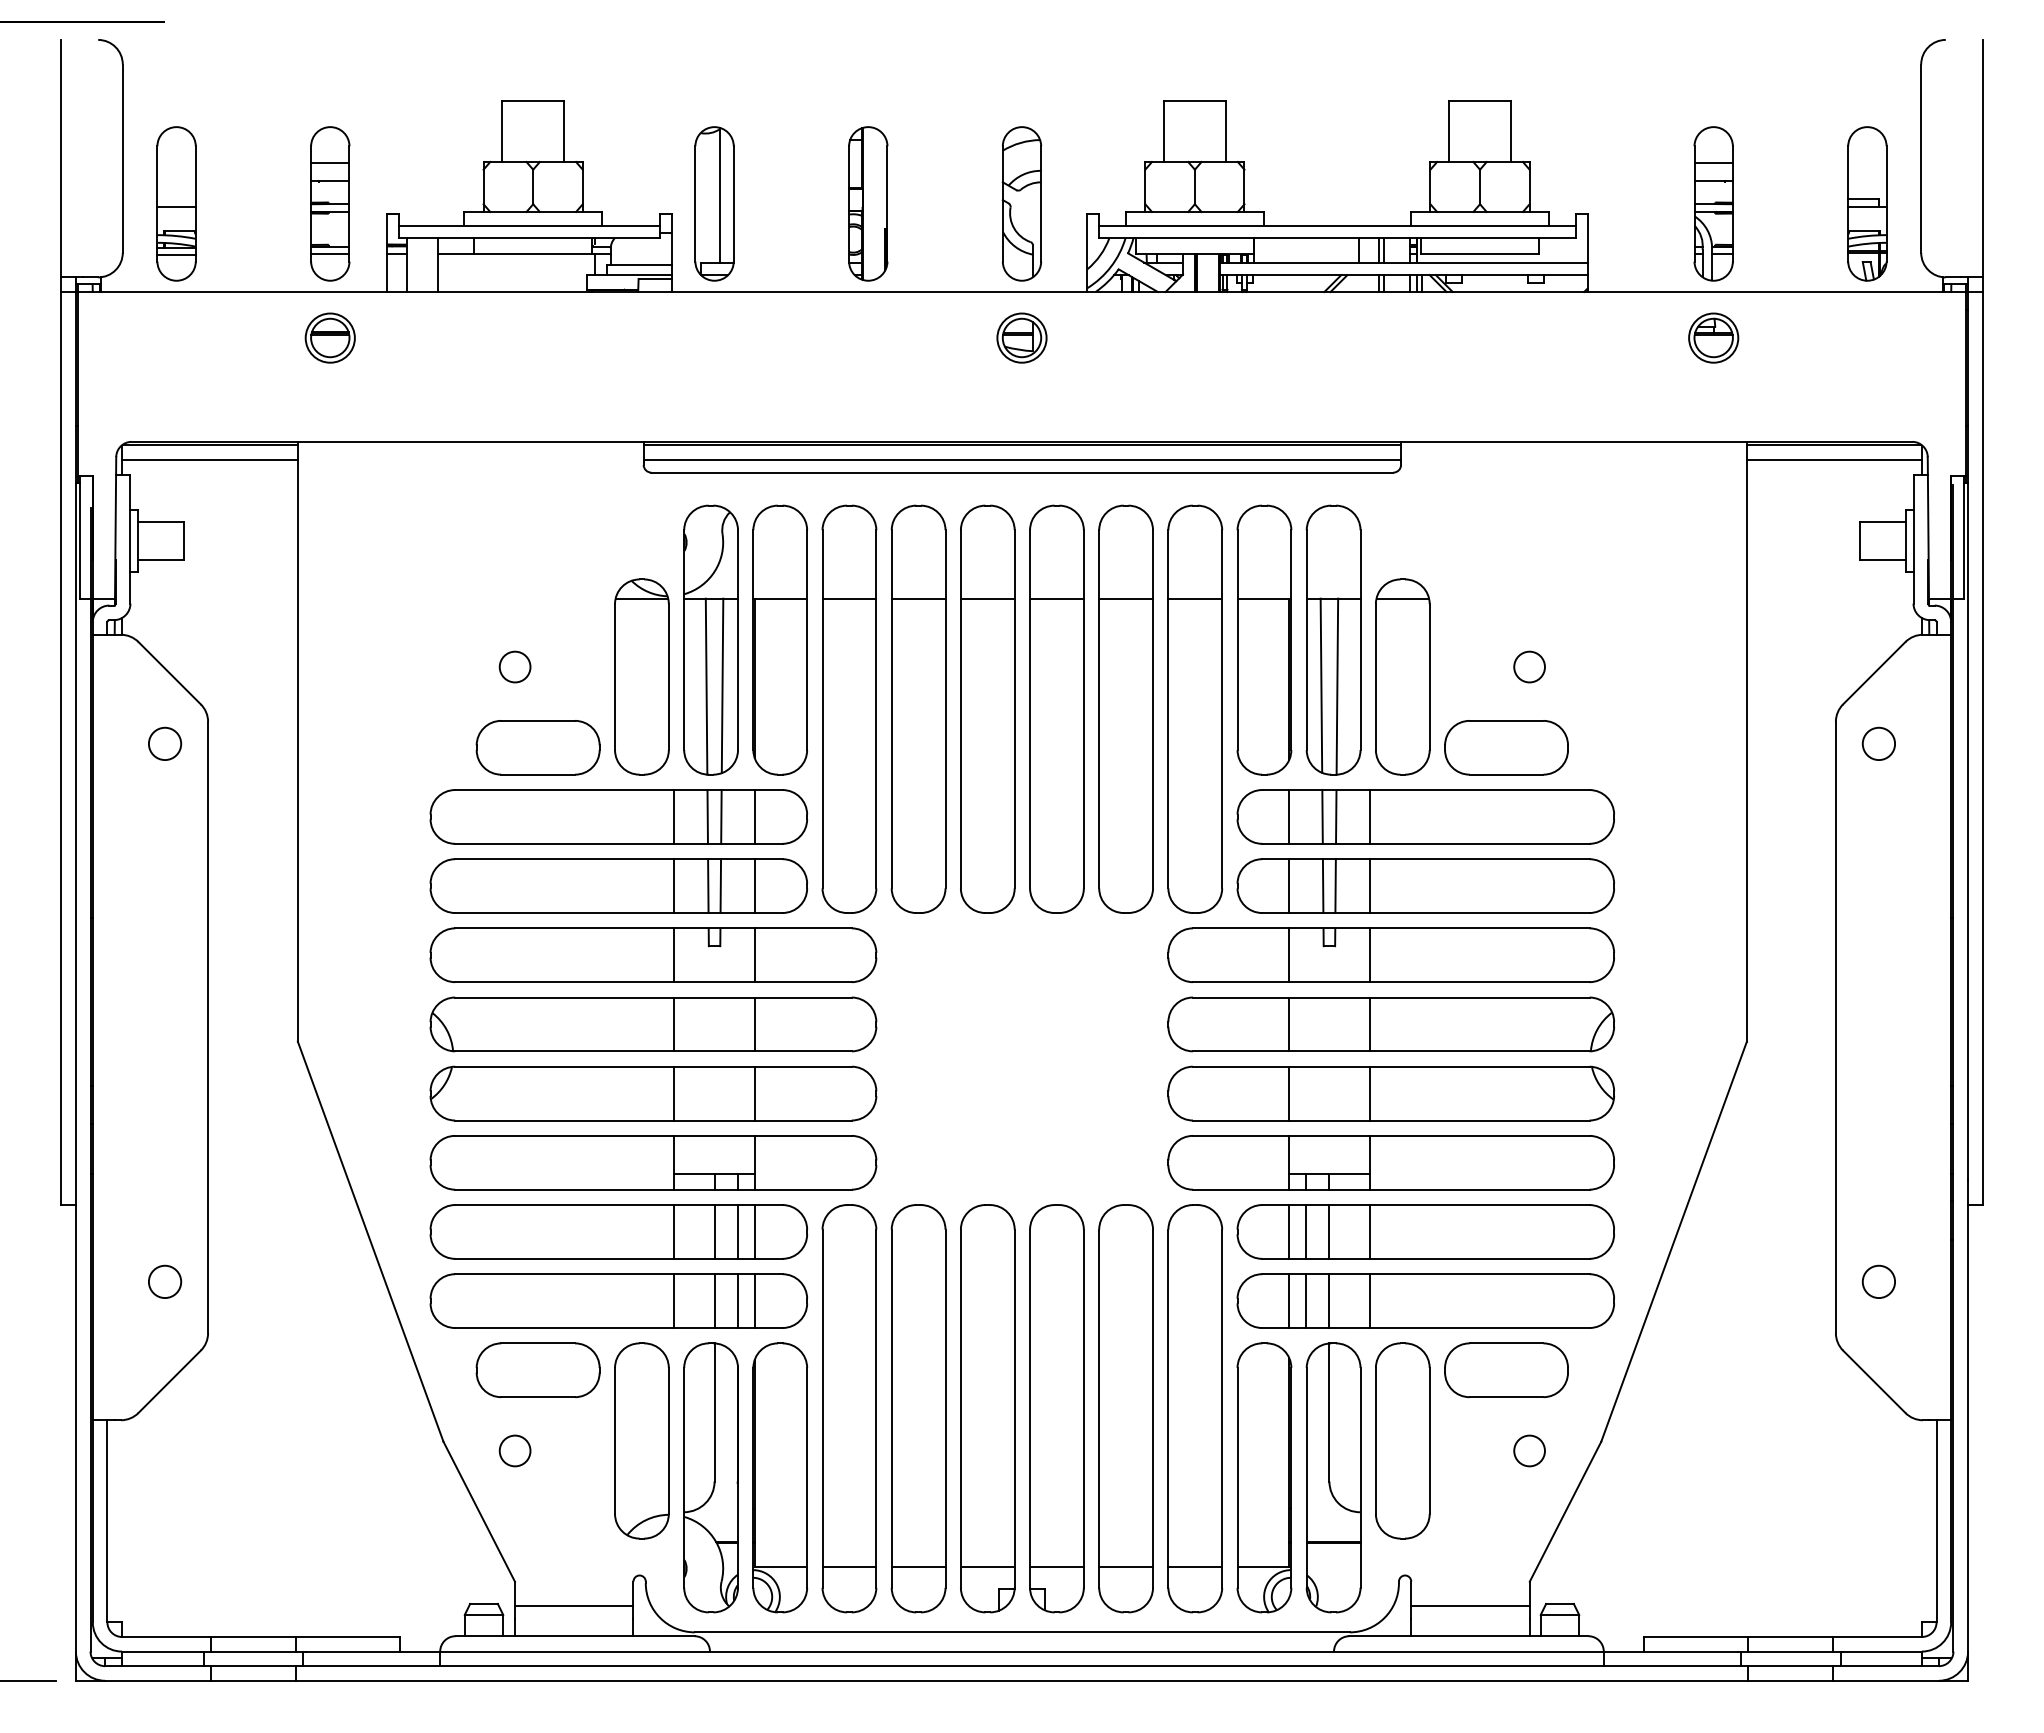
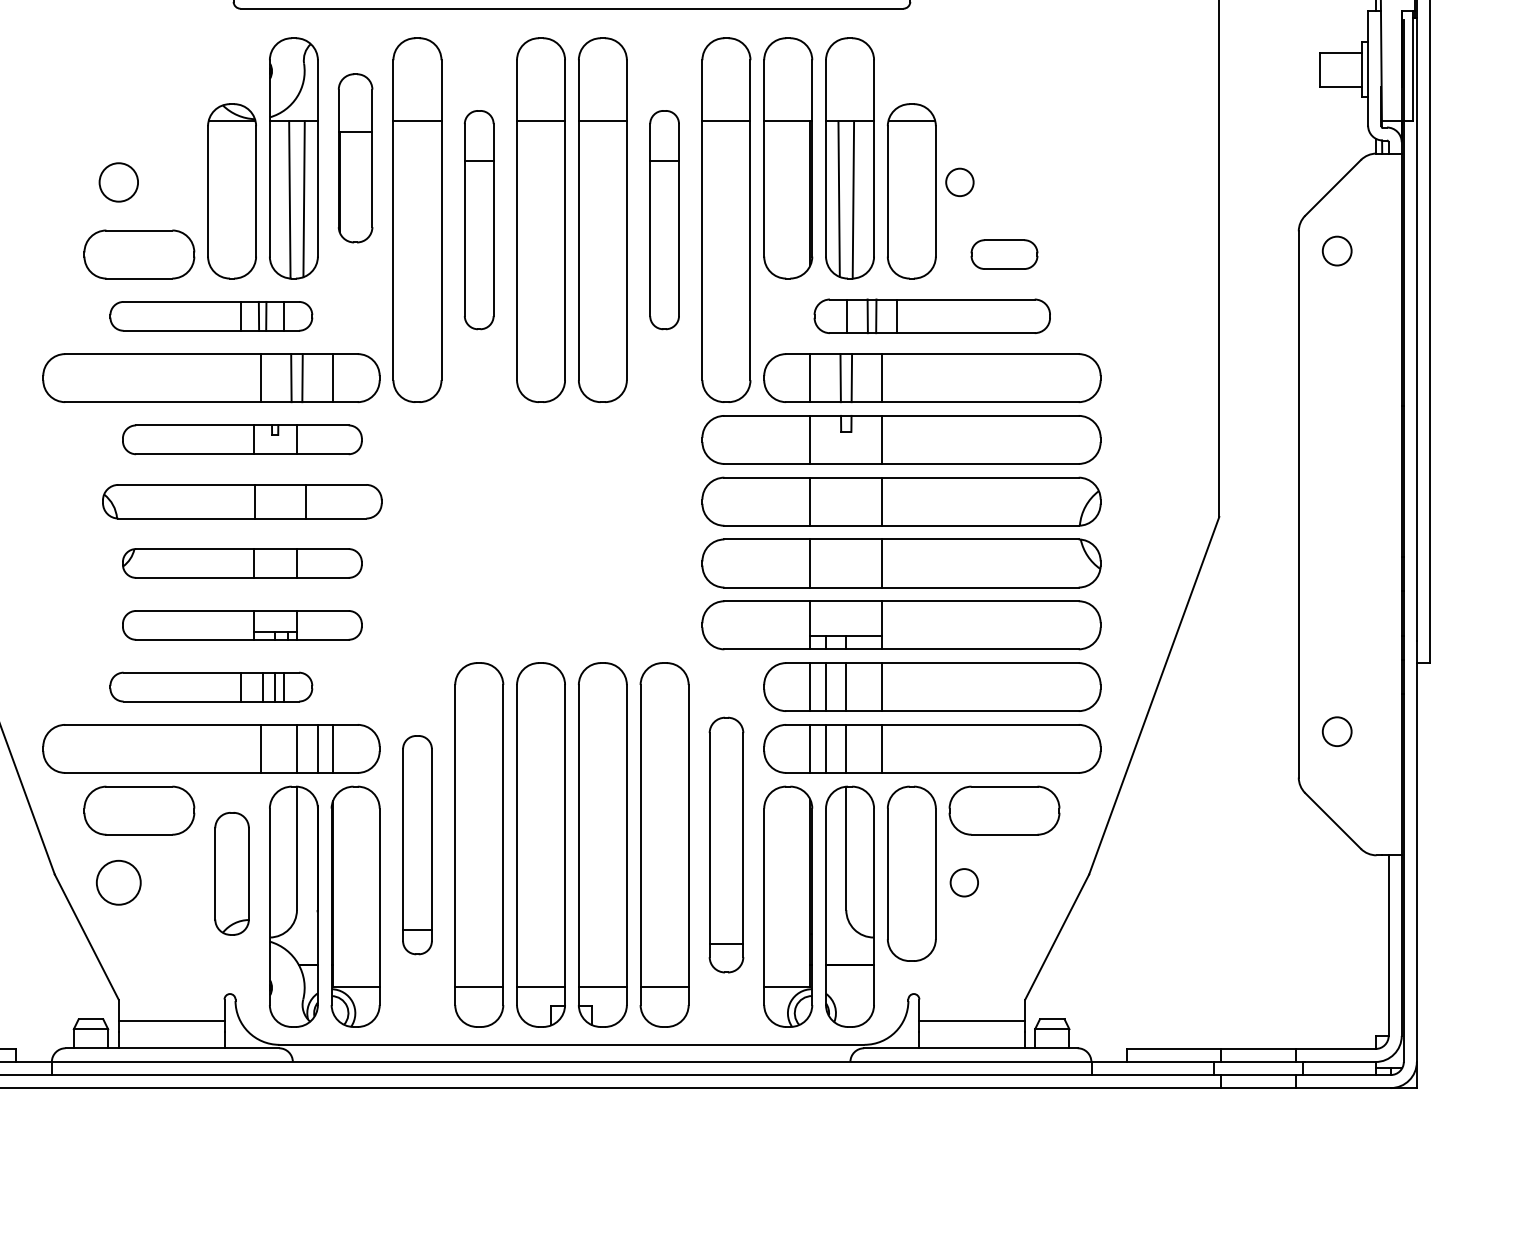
part: (779, 639) -> (354, 157), size x0.7
circle: (514, 666) -> (118, 181), size x1.4
circle: (1529, 666) -> (959, 181), moved
part: (918, 708) -> (479, 219), size x0.6
part: (1125, 708) -> (664, 219), size x0.6
part: (1506, 747) -> (1004, 254), size x0.6
part: (618, 816) -> (211, 315), size x0.6
part: (1425, 816) -> (932, 315), size x0.7
part: (653, 954) -> (242, 439), size x0.6
part: (653, 1024) -> (242, 501), size x0.7
part: (653, 1093) -> (242, 563), size x0.6
part: (653, 1162) -> (242, 625), size x0.6
part: (618, 1231) -> (211, 686), size x0.6
part: (849, 1408) -> (417, 844), size x0.6
part: (1195, 1408) -> (726, 844), size x0.7
part: (641, 1440) -> (231, 873), size x0.7
circle: (514, 1450) -> (118, 882), size x1.6
circle: (1529, 1450) -> (964, 882), moved

